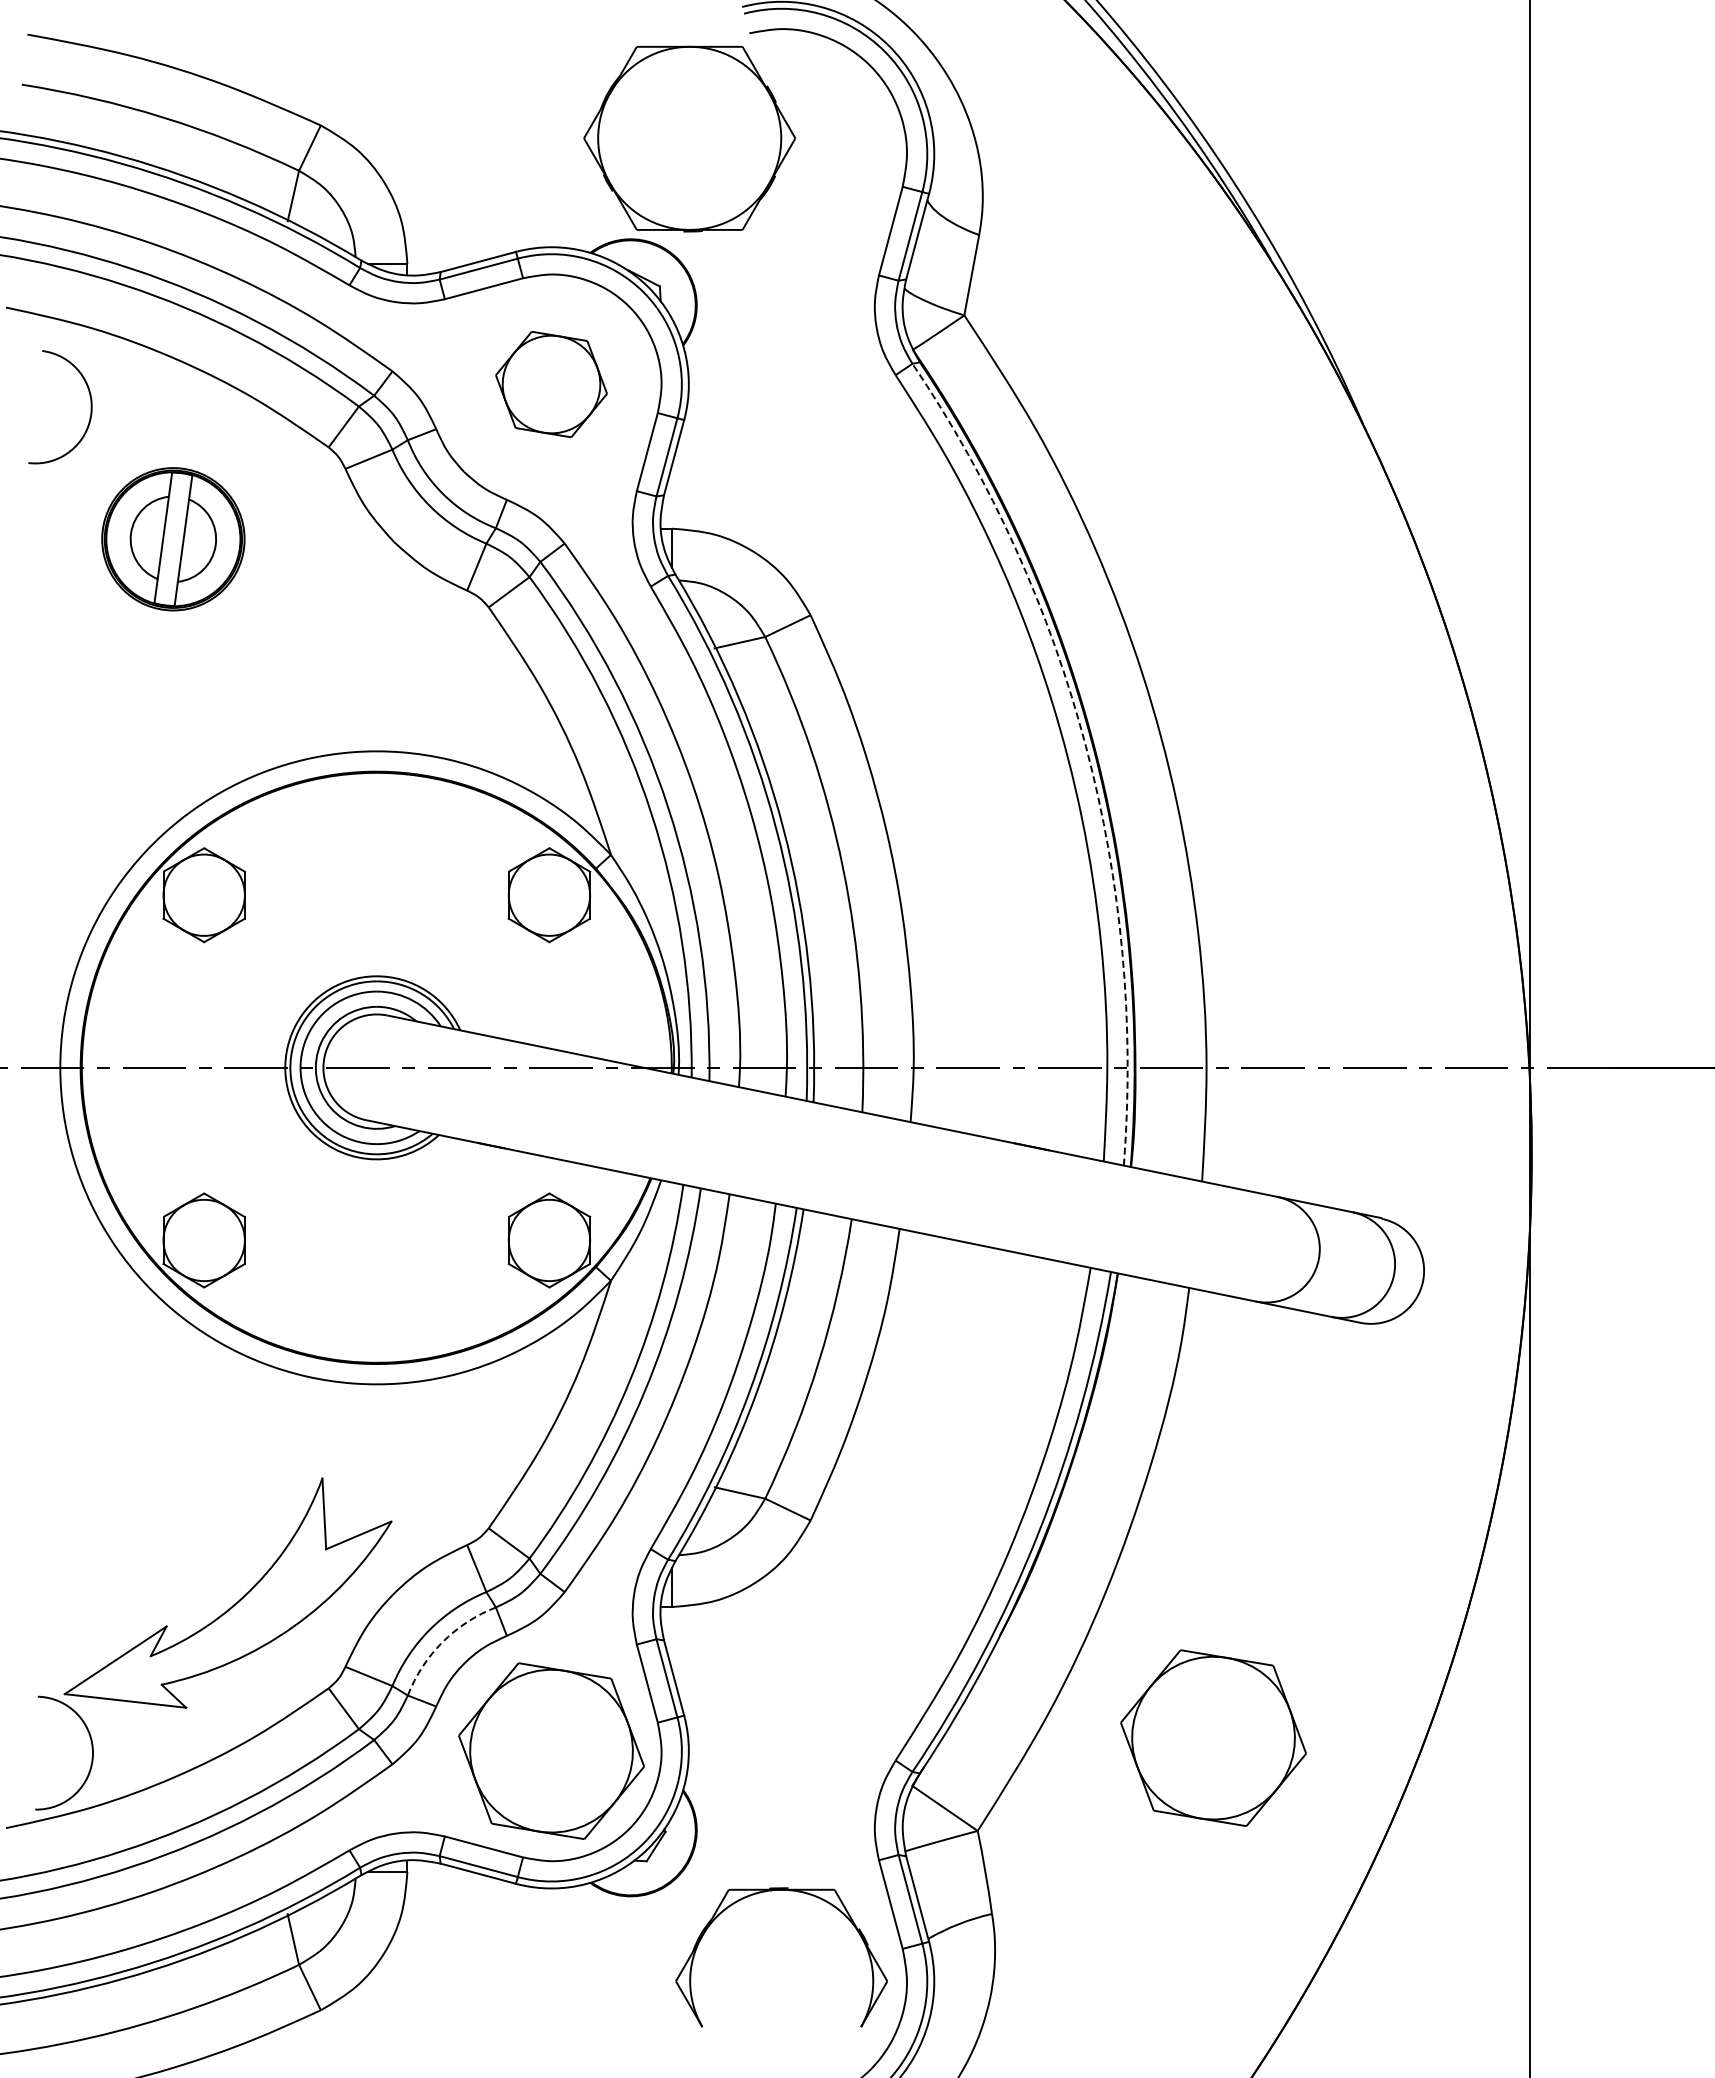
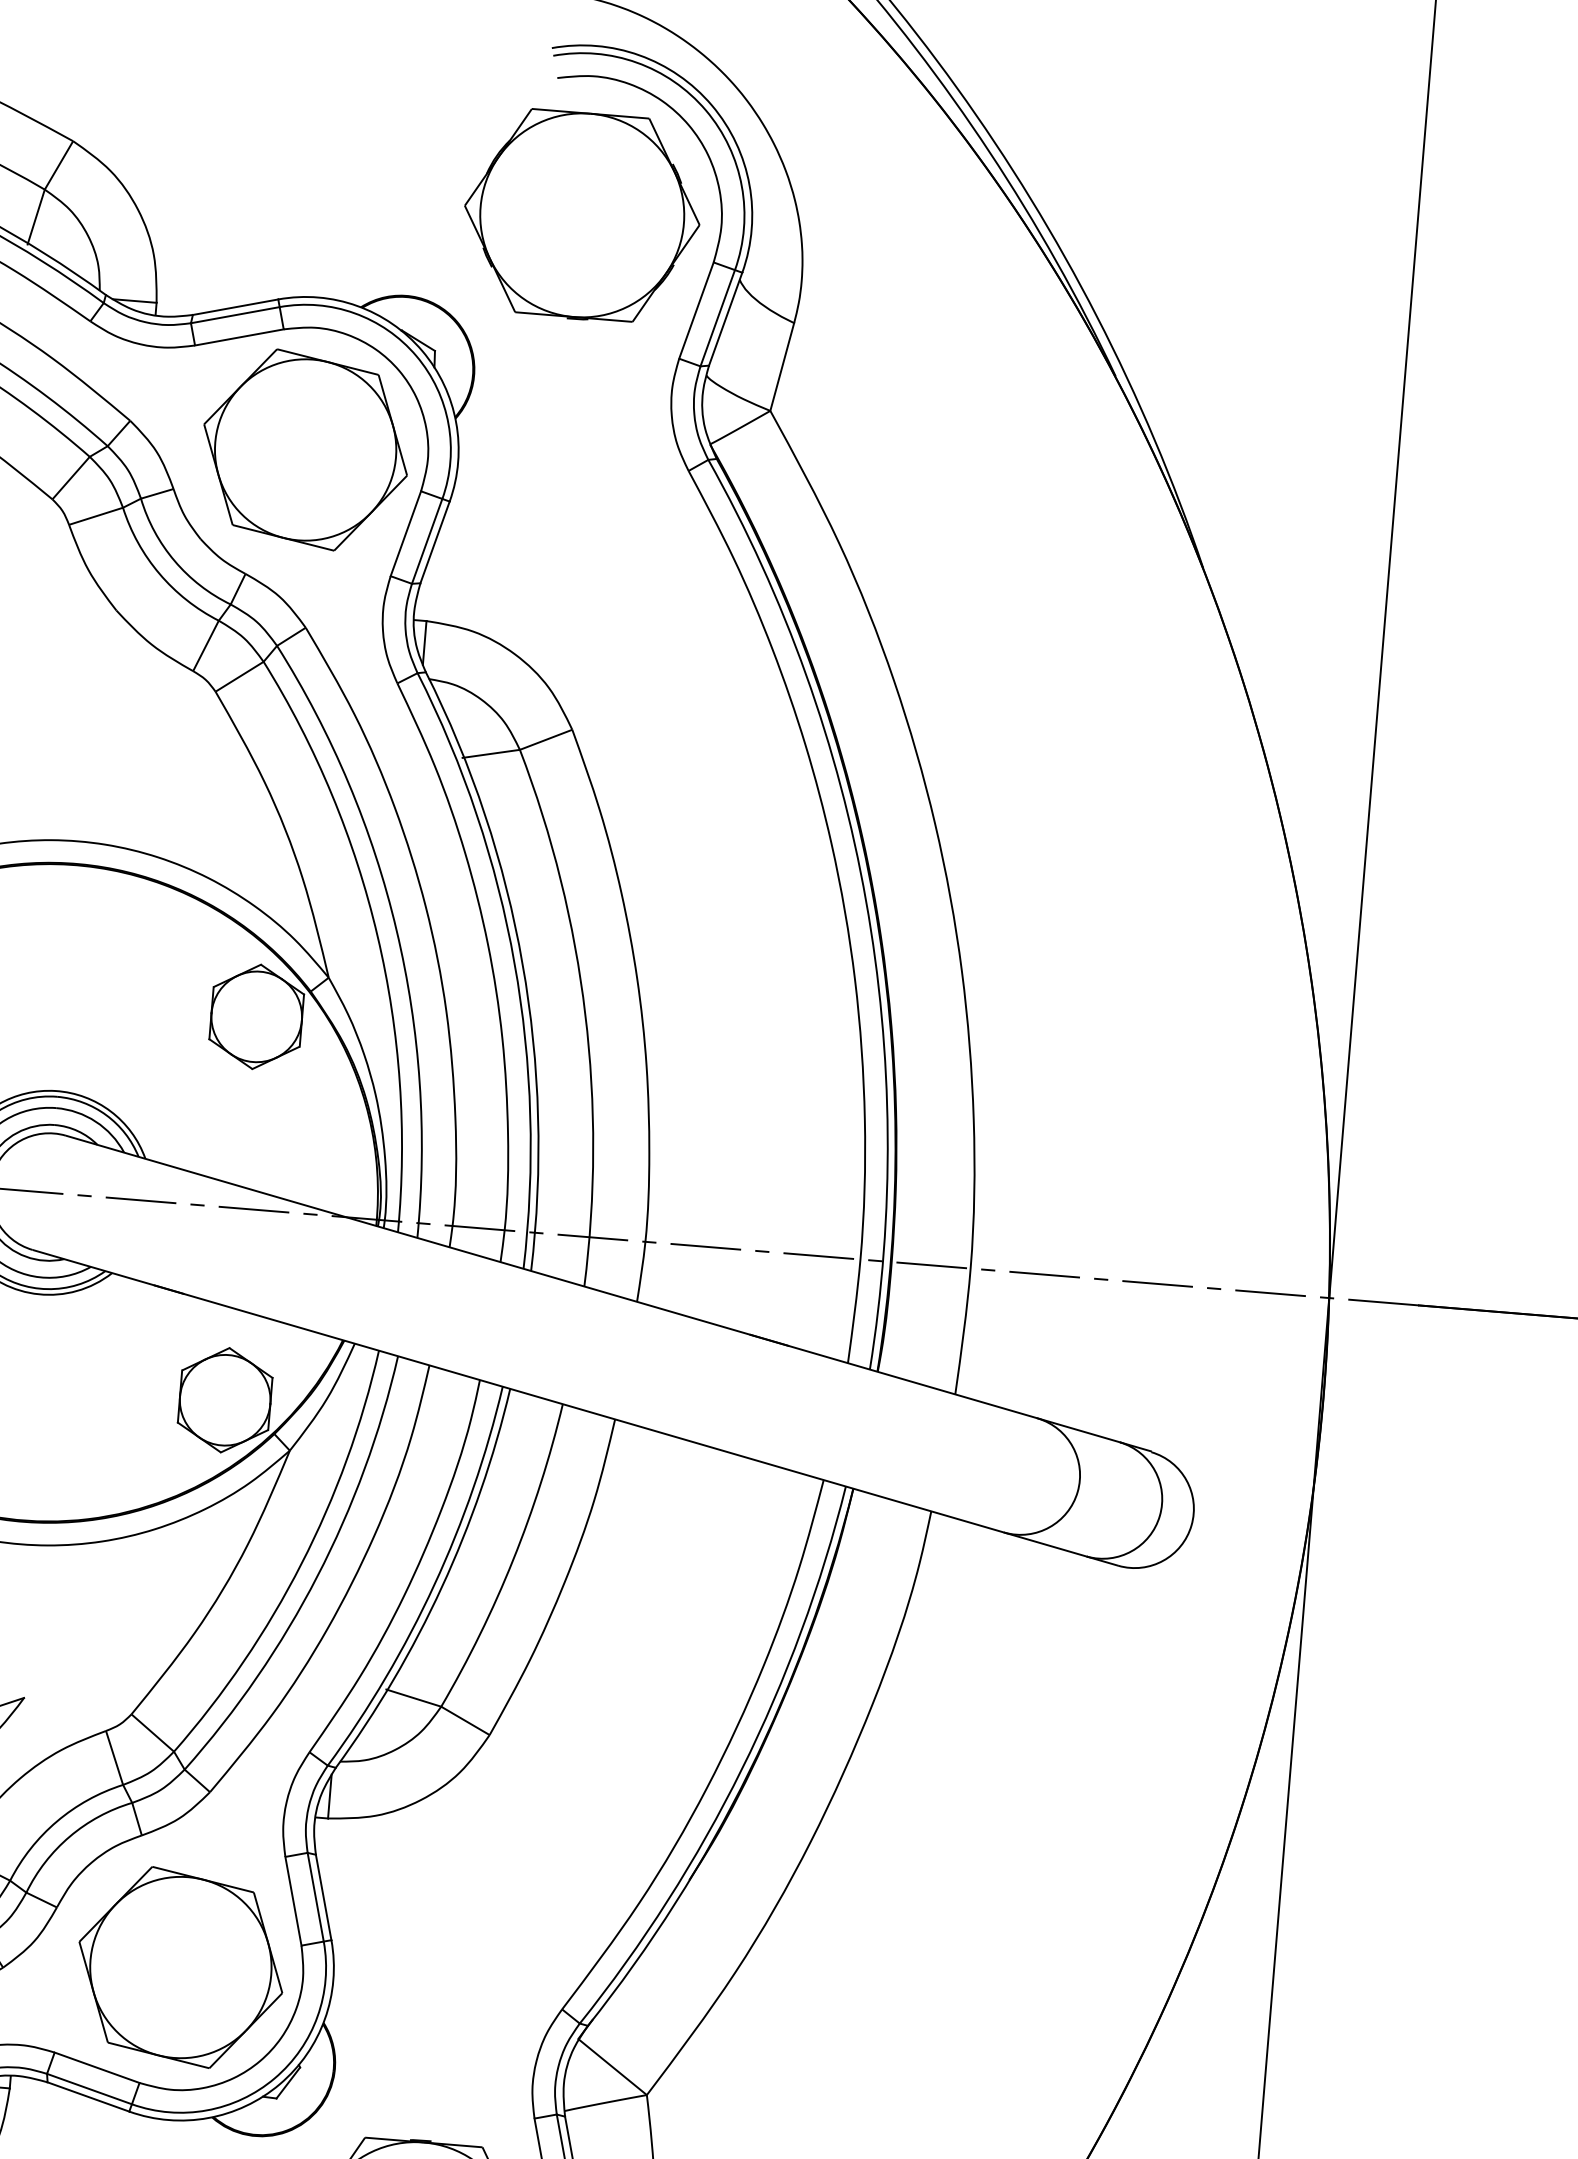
part: (689, 138) -> (582, 215), moved
part: (551, 384) -> (305, 449), size x1.67
arc: (1086, 746) -> (866, 900), dashed -> solid
arc: (442, 1642) -> (69, 1836), dashed -> solid
part: (1213, 1737) -> (917, 2012), removed

